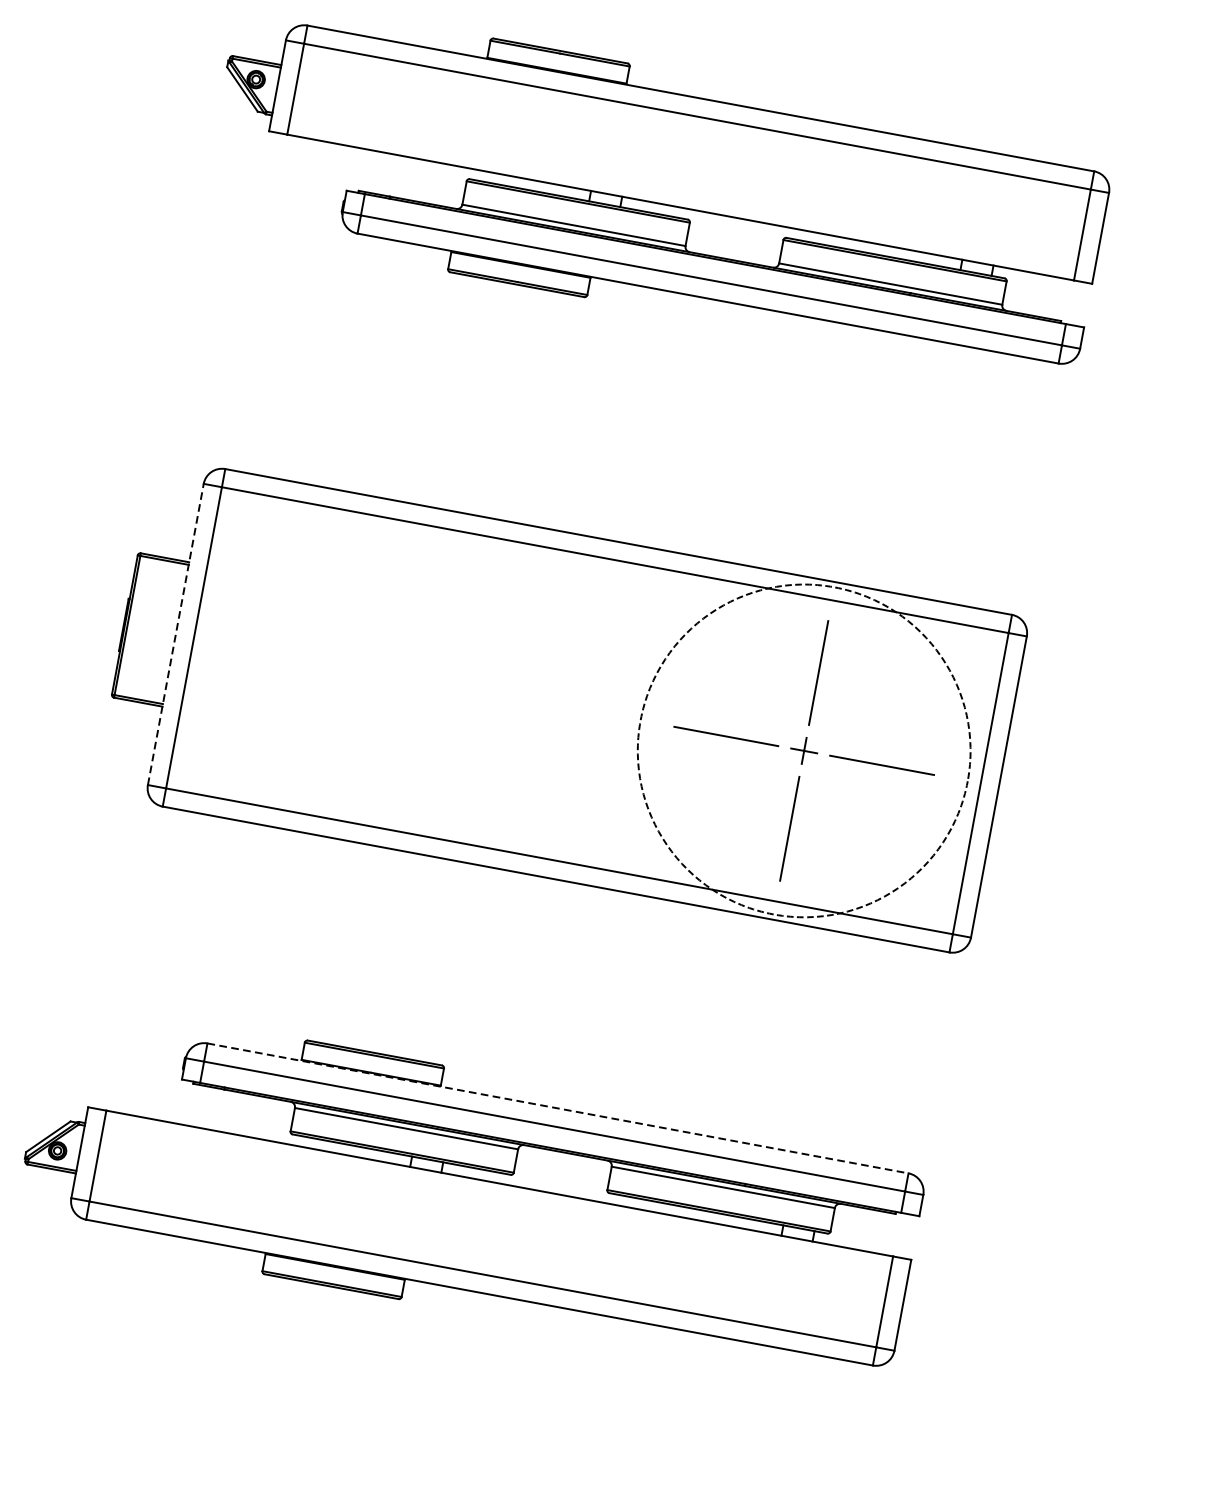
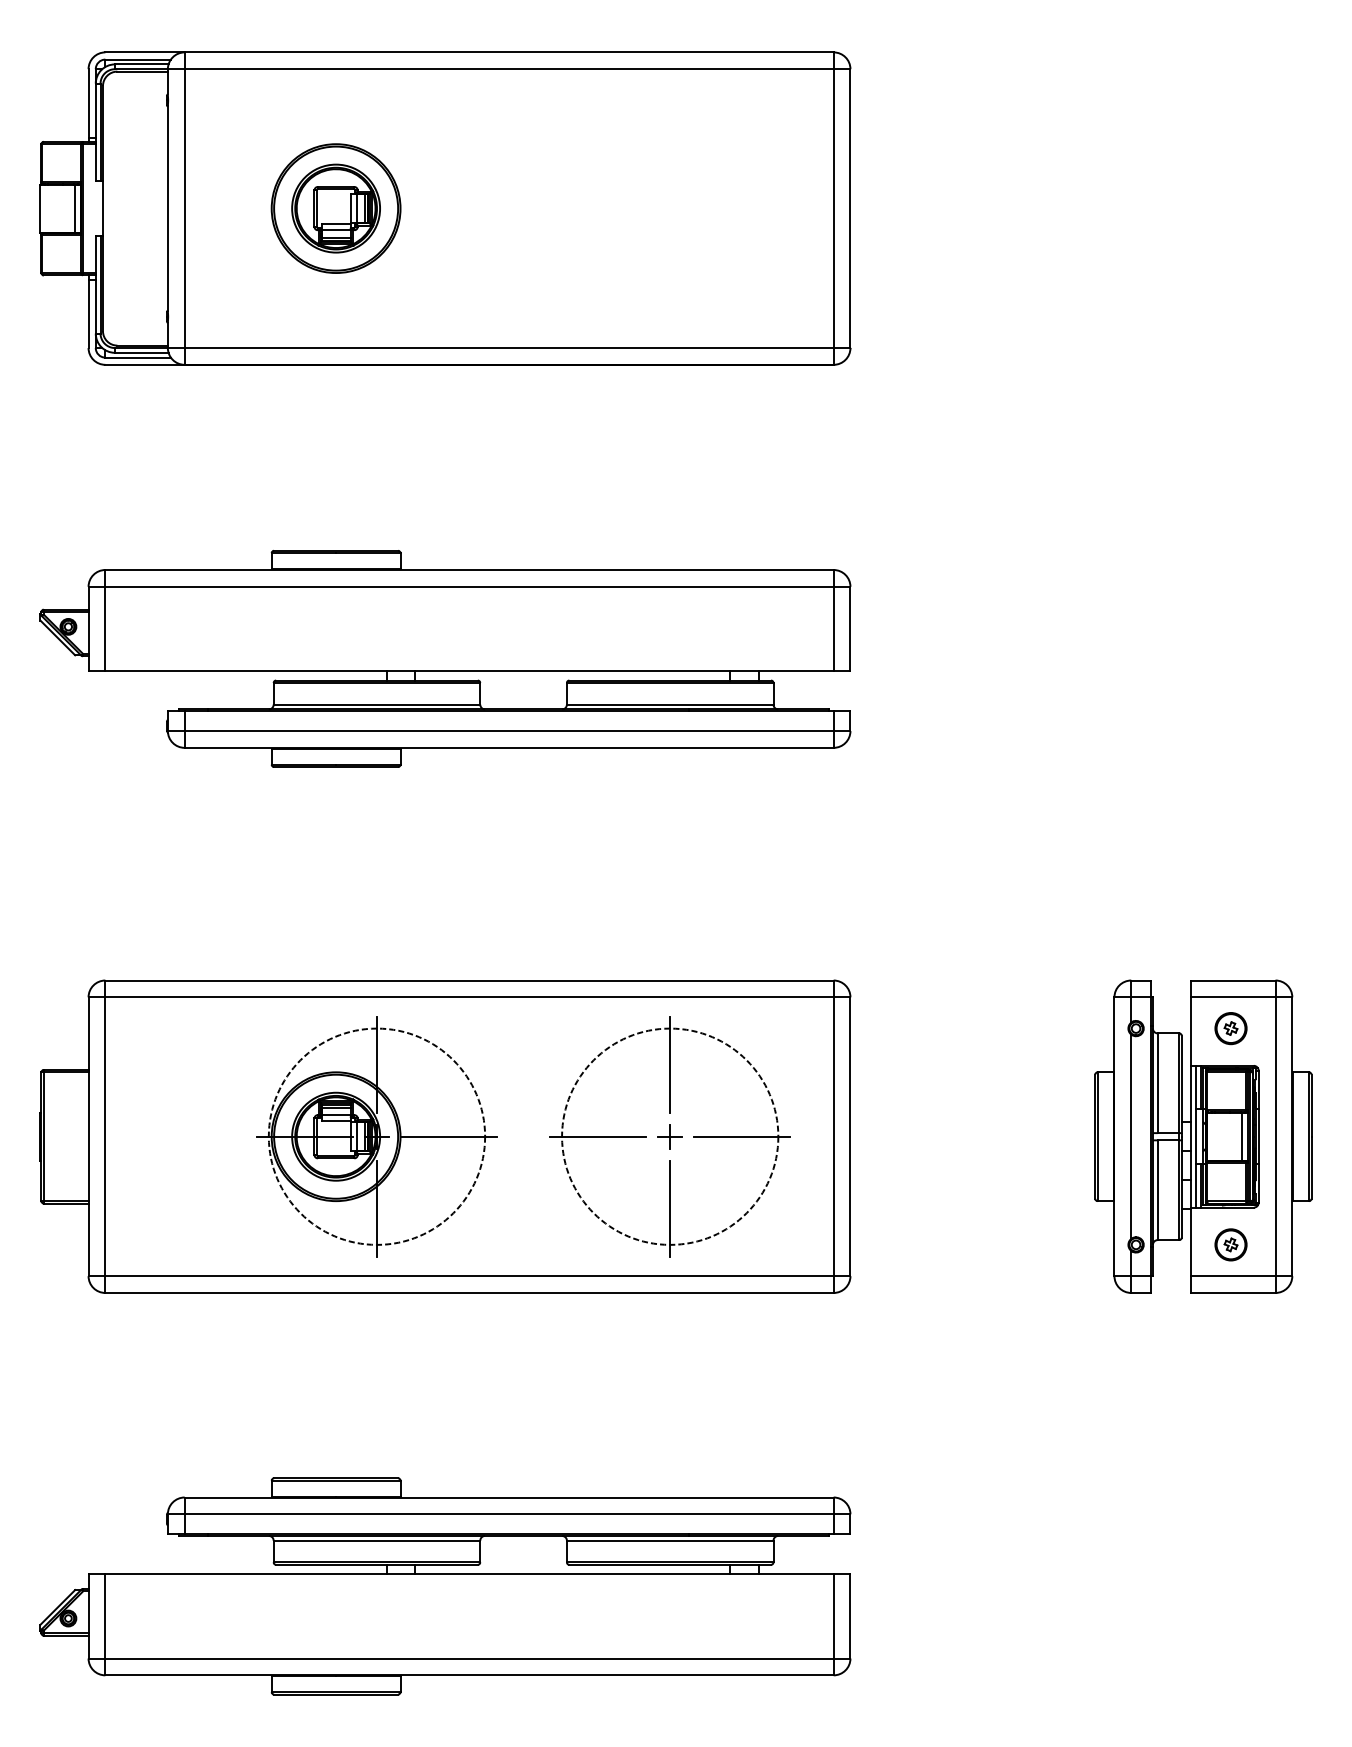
line: (175, 634) -> (88, 1136), dashed -> solid
part: (486, 691) -> (376, 1136), added
circle: (804, 750) -> (670, 1136), size x0.71
line: (558, 1108) -> (509, 1497), dashed -> solid

